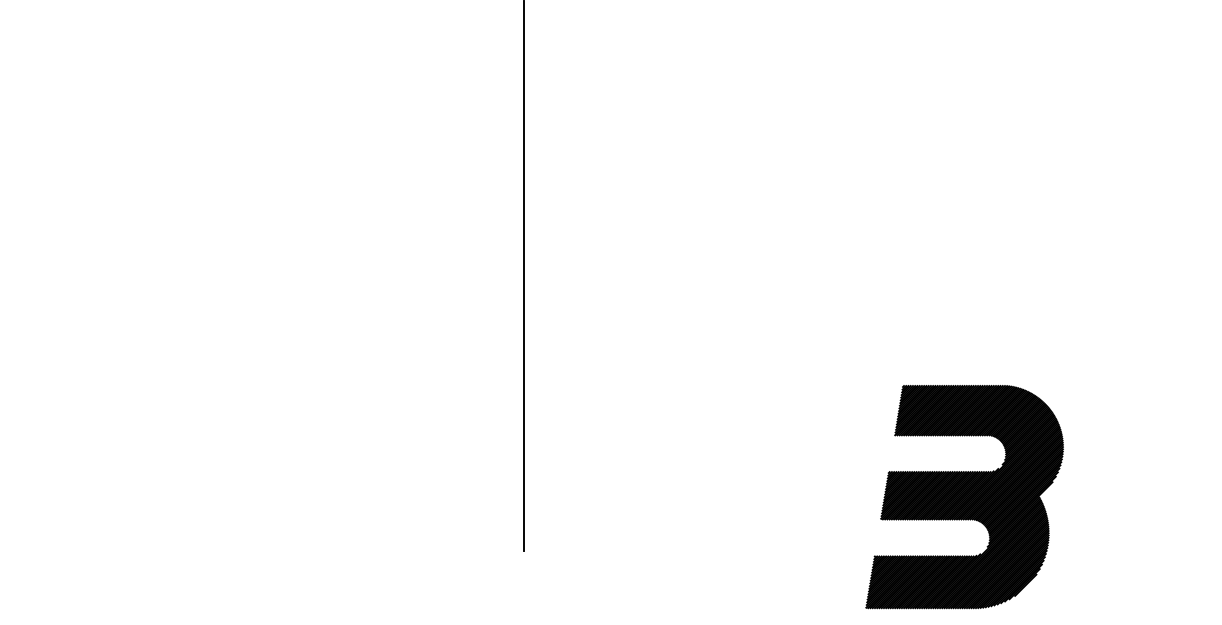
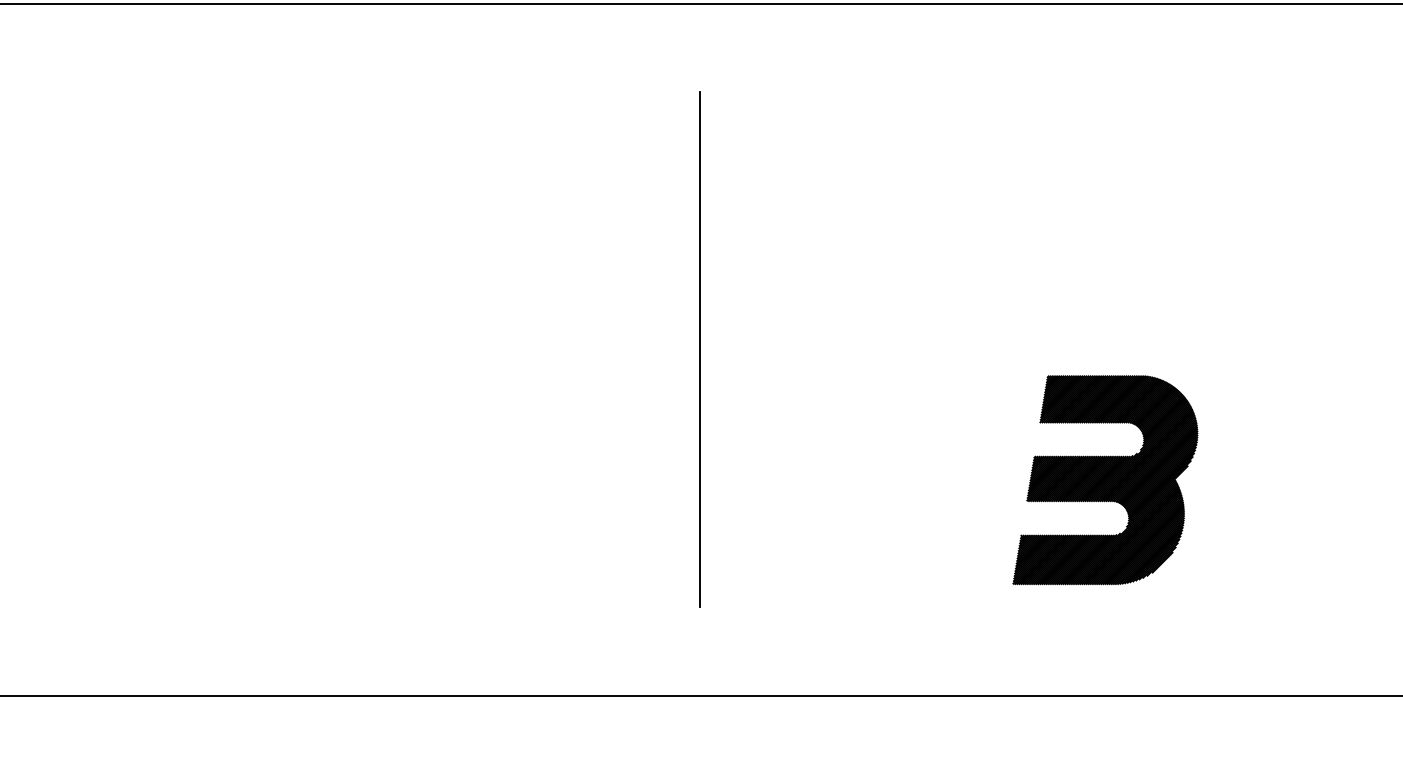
part: (964, 497) -> (1105, 480), moved

